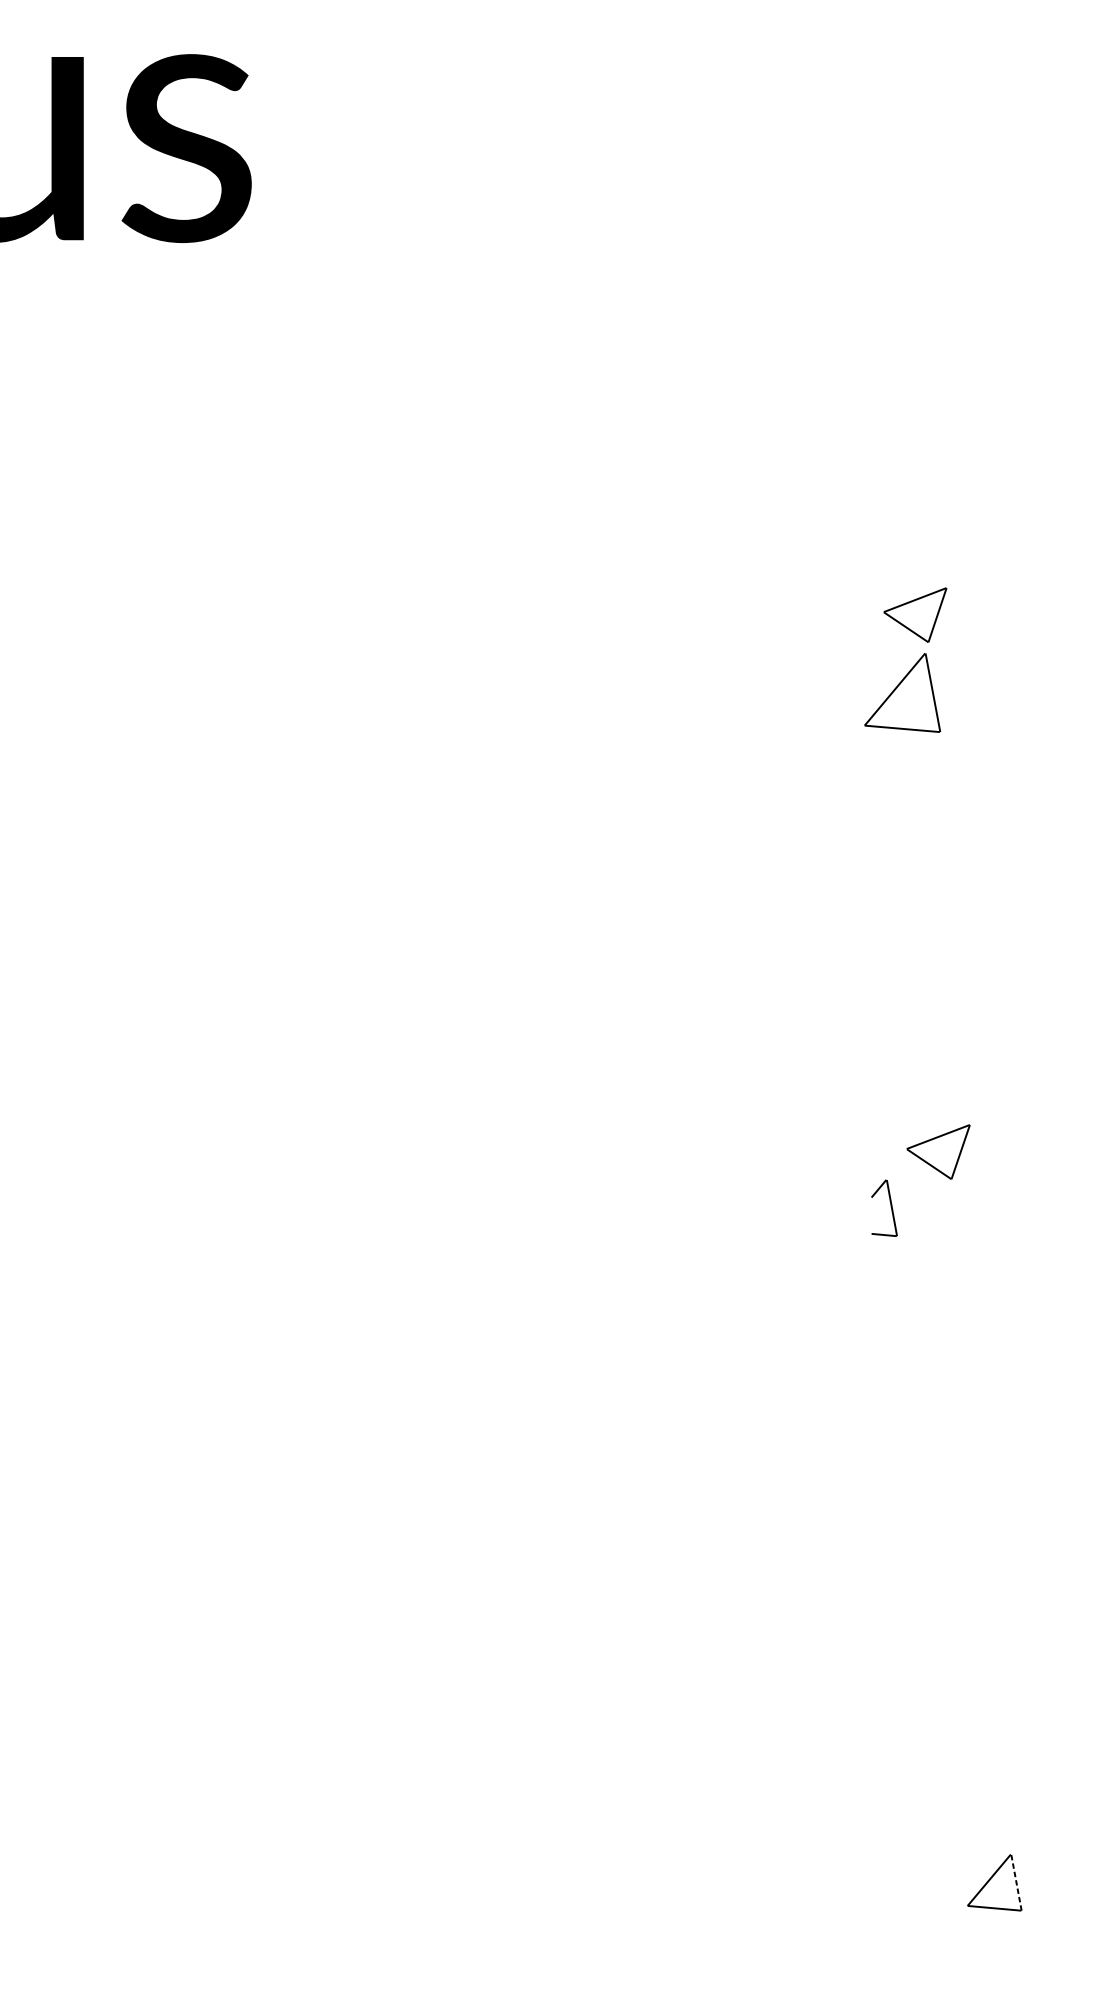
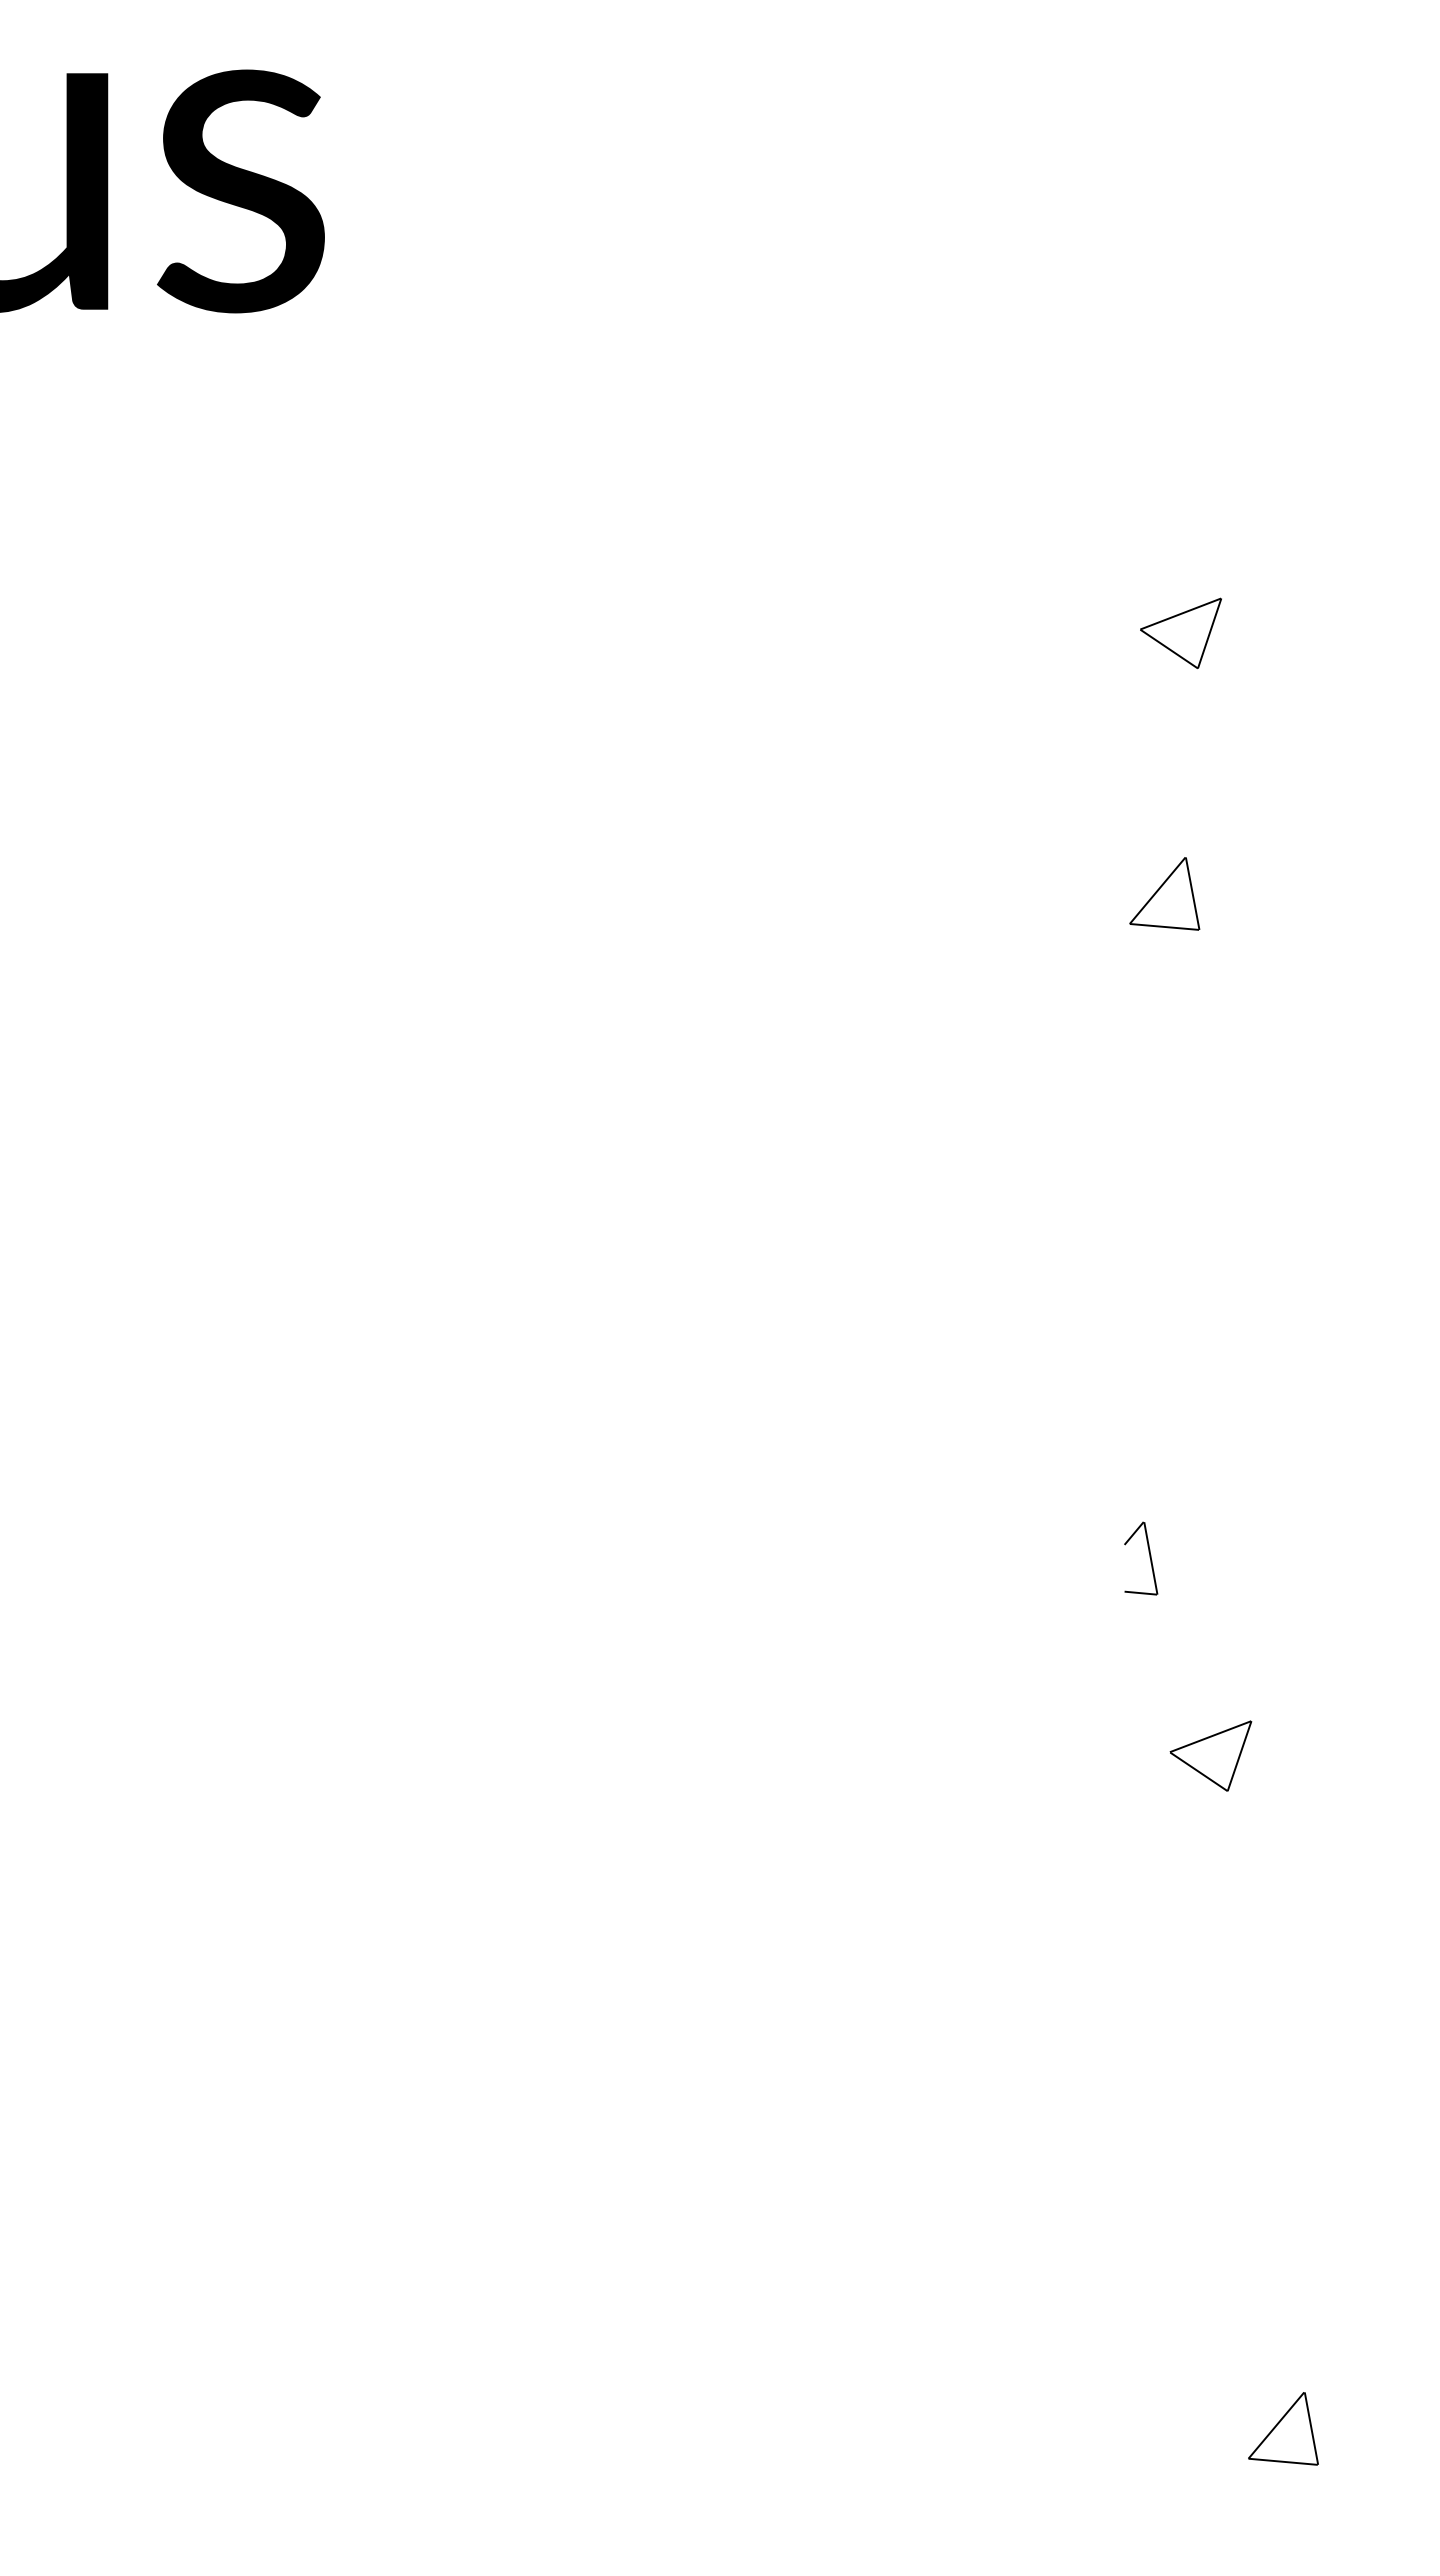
part: (914, 614) -> (1180, 632), moved
part: (902, 692) -> (1164, 893), size x0.71
part: (938, 1151) -> (1210, 1755), moved
line: (1016, 1882) -> (1311, 2428), dashed -> solid

